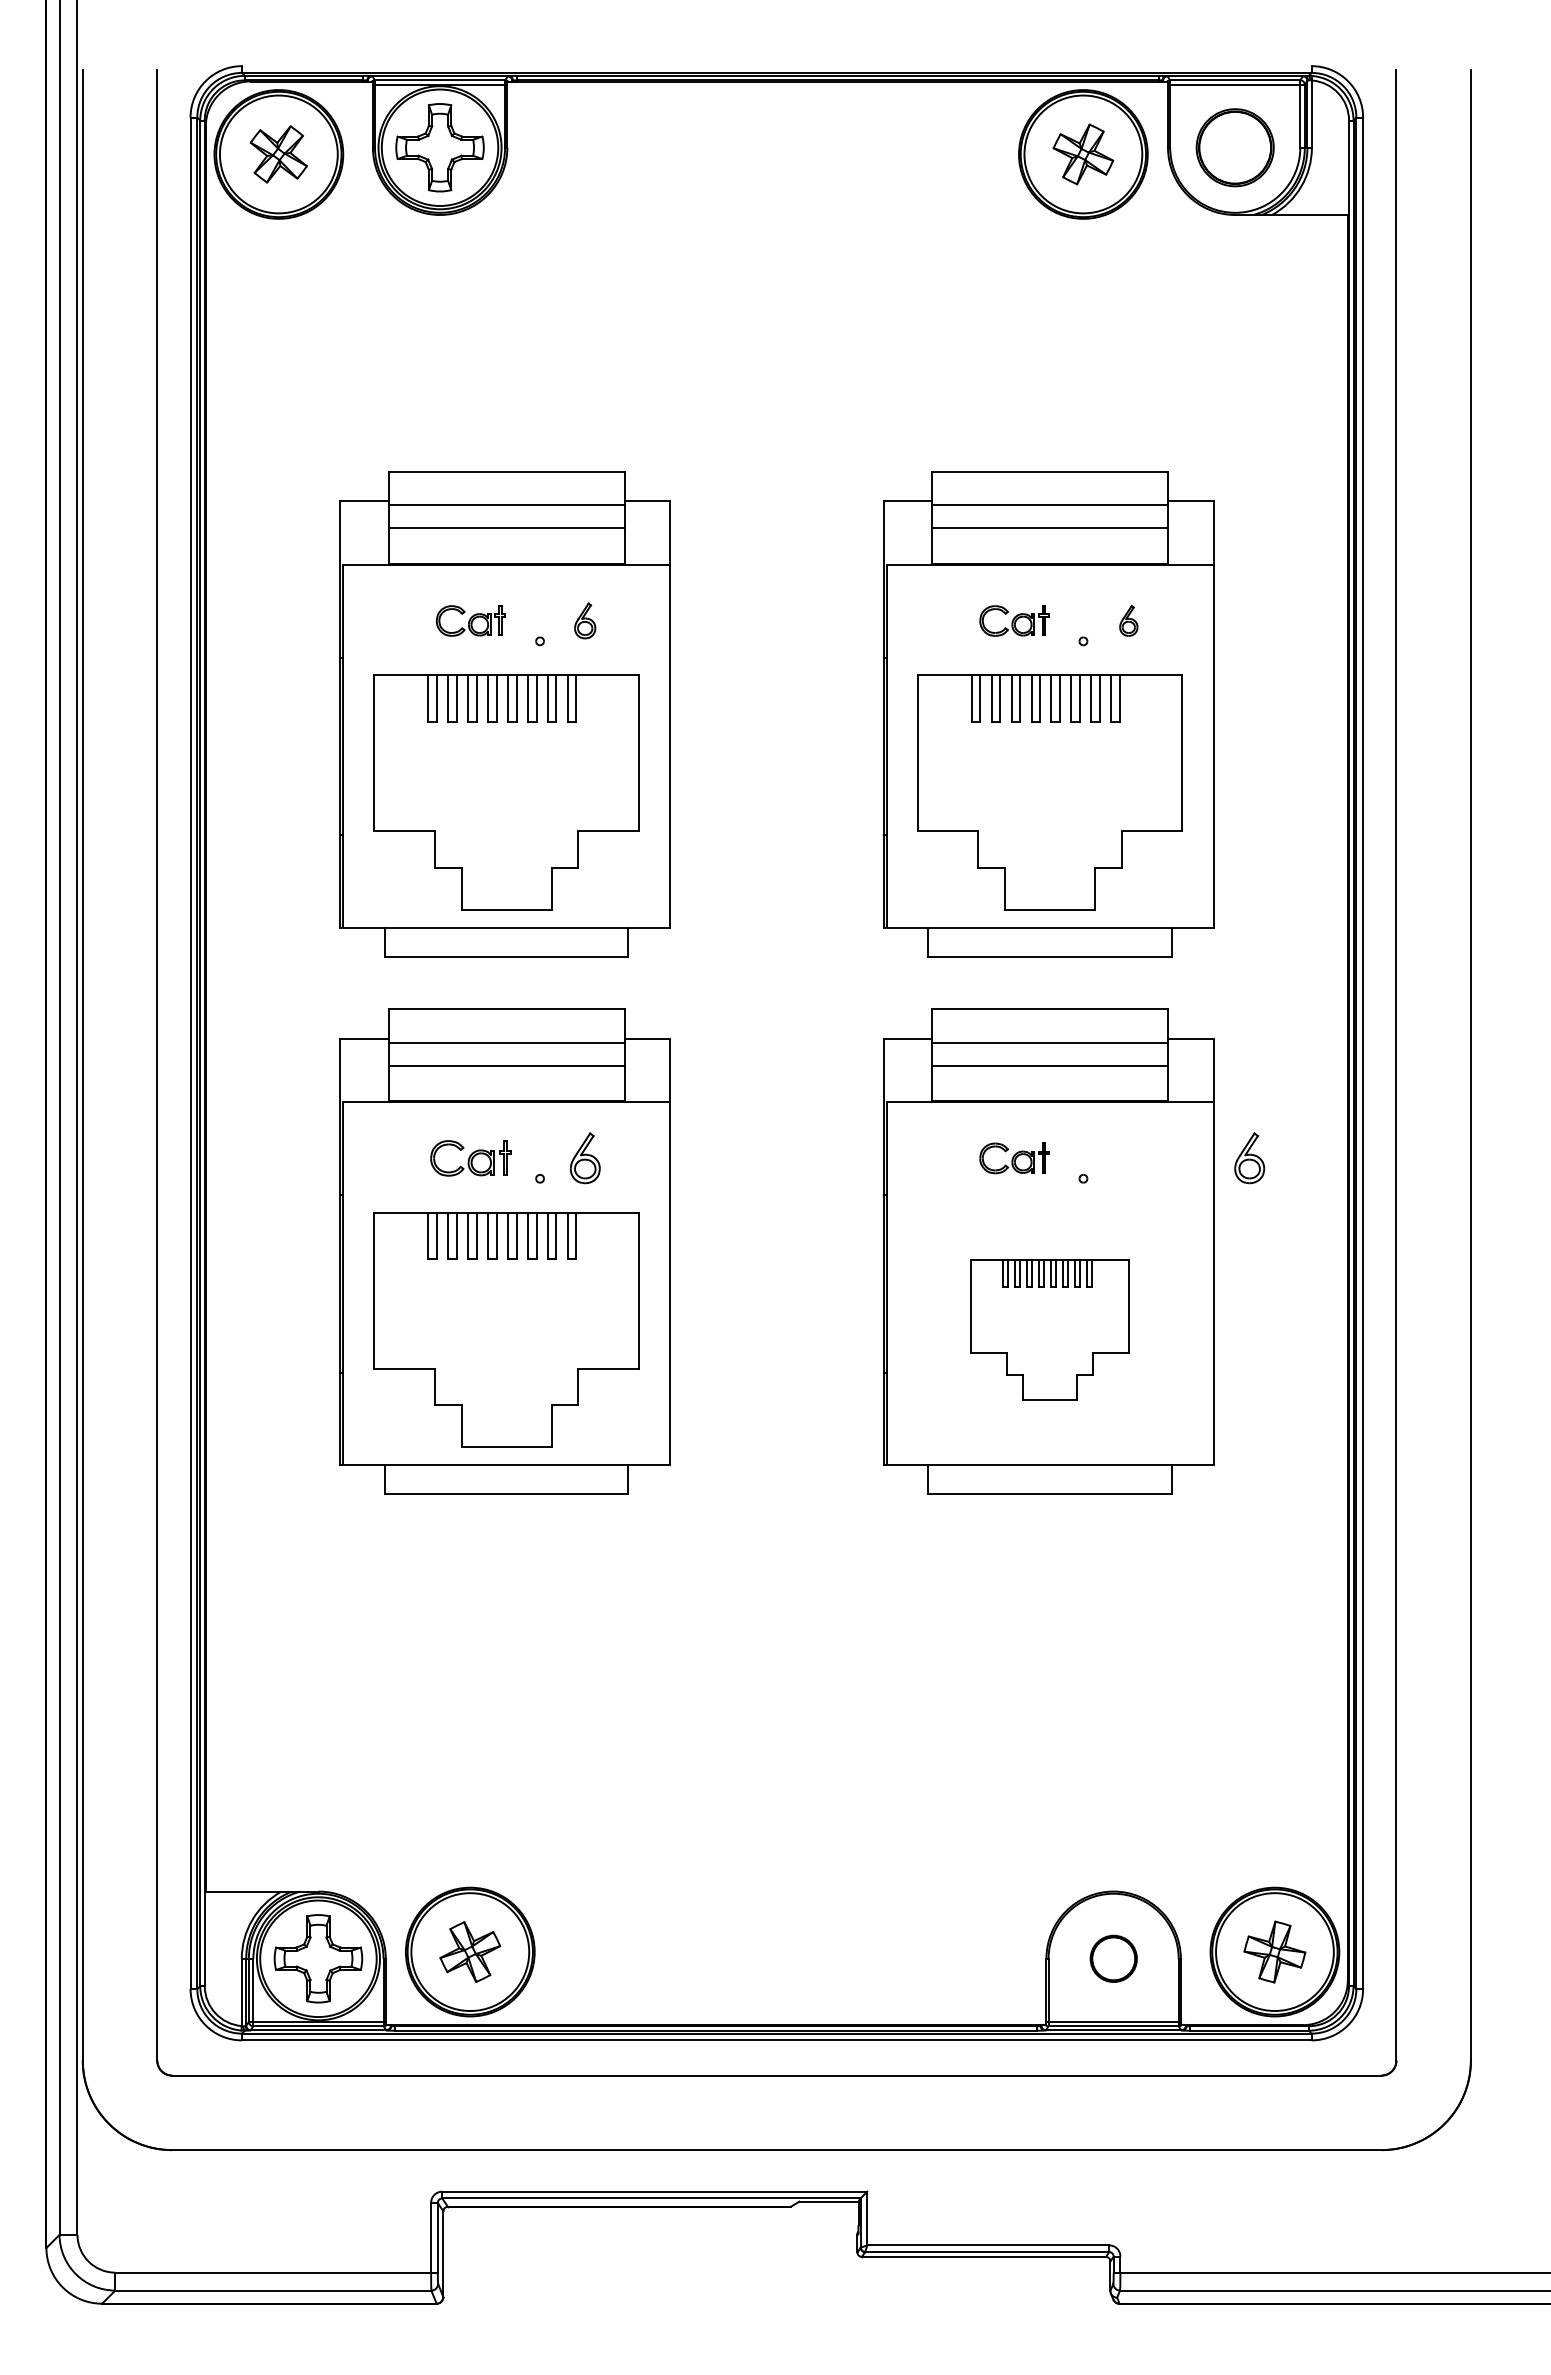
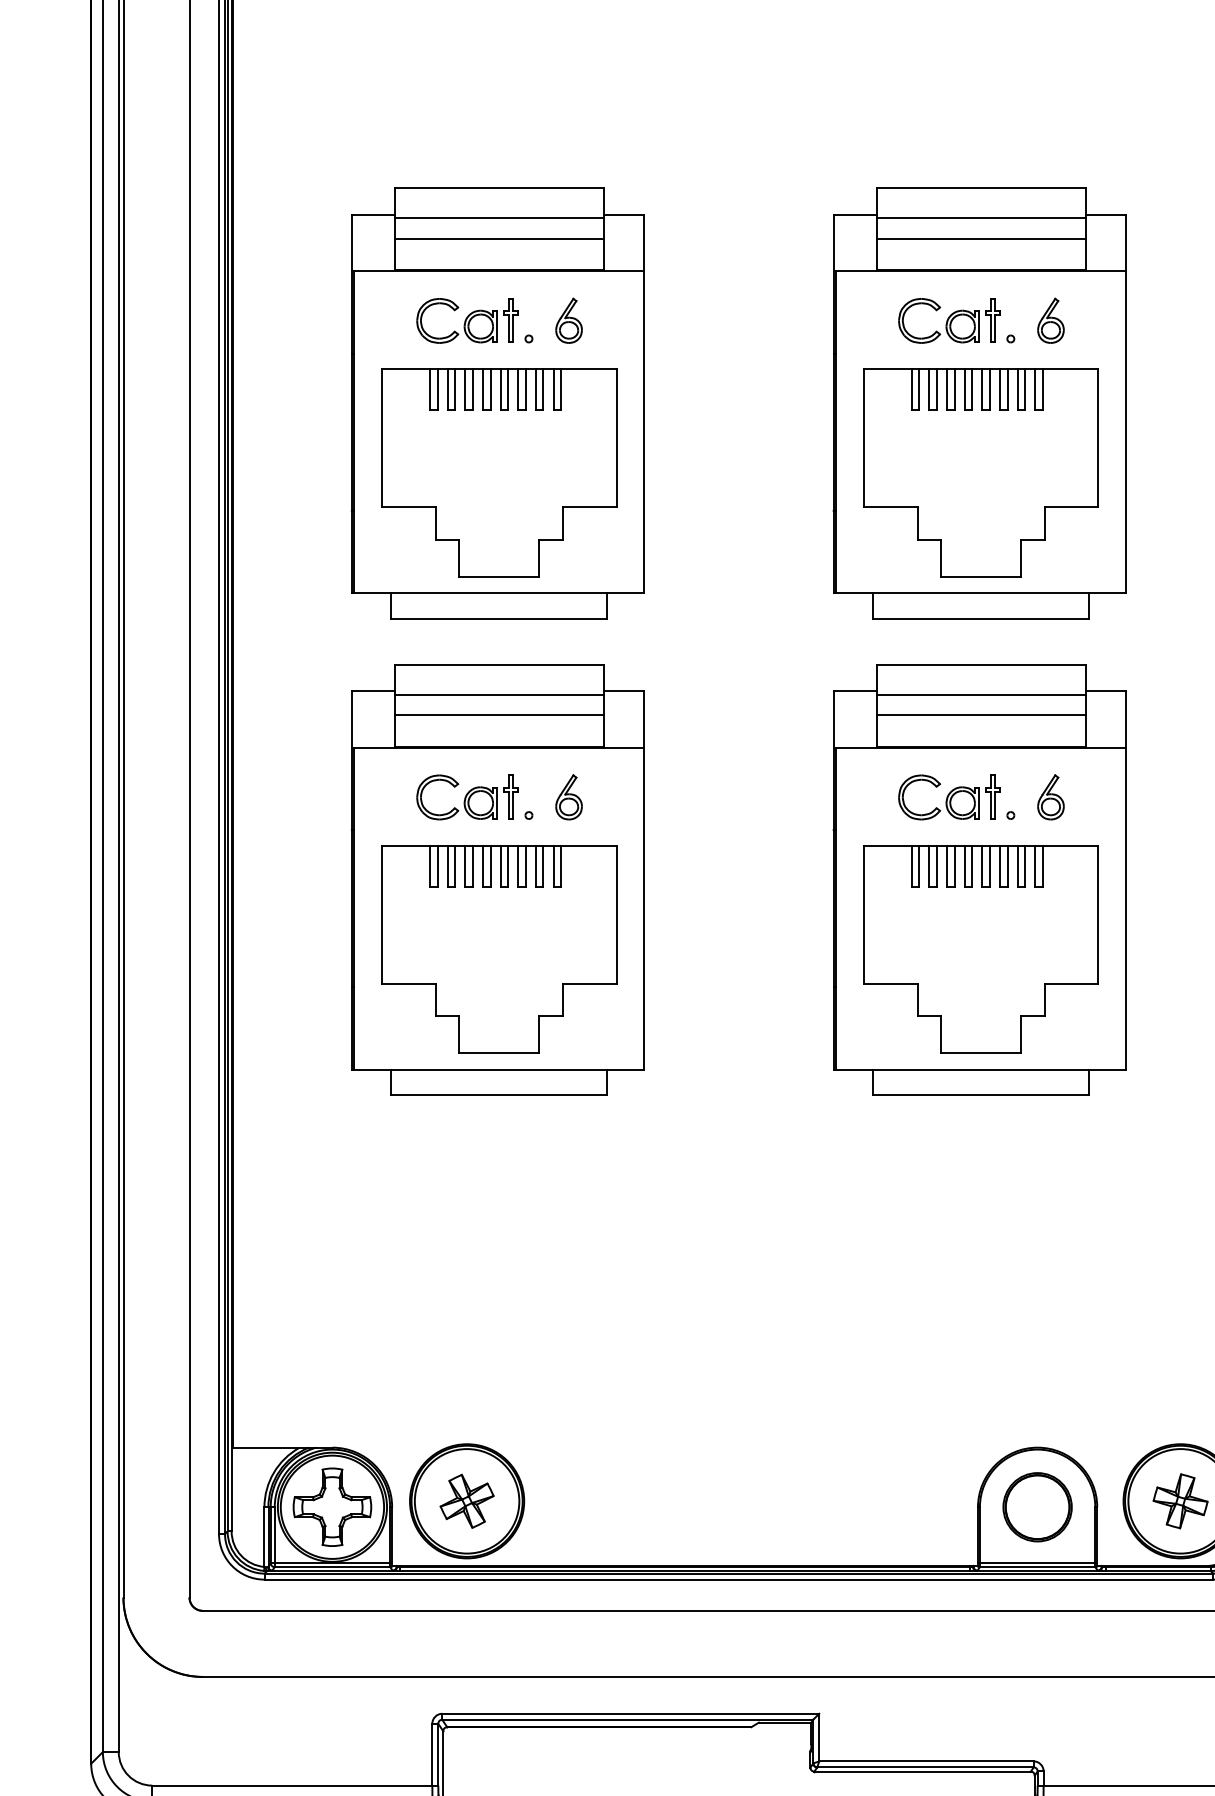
part: (470, 620) -> (467, 320), size x1.67
part: (584, 620) -> (568, 320), size x1.43
part: (1014, 620) -> (949, 320), size x1.67
part: (1128, 620) -> (1050, 320), size x1.67
part: (470, 1158) -> (467, 797), size x1.43
part: (1014, 1158) -> (949, 797), size x1.67
part: (1249, 1158) -> (1050, 797), moved
part: (1049, 1329) -> (980, 949), size x1.67
part: (1113, 1958) -> (1037, 1507), size x1.67

